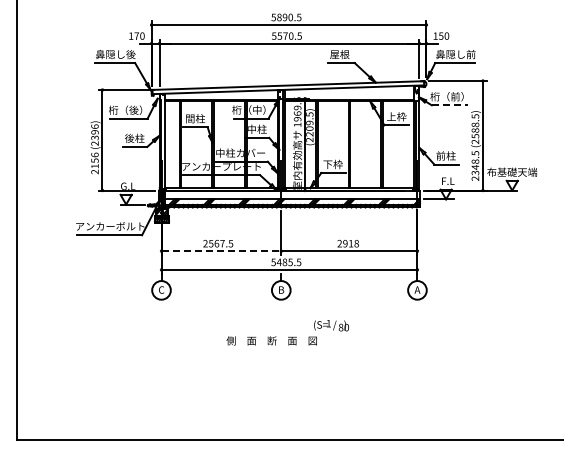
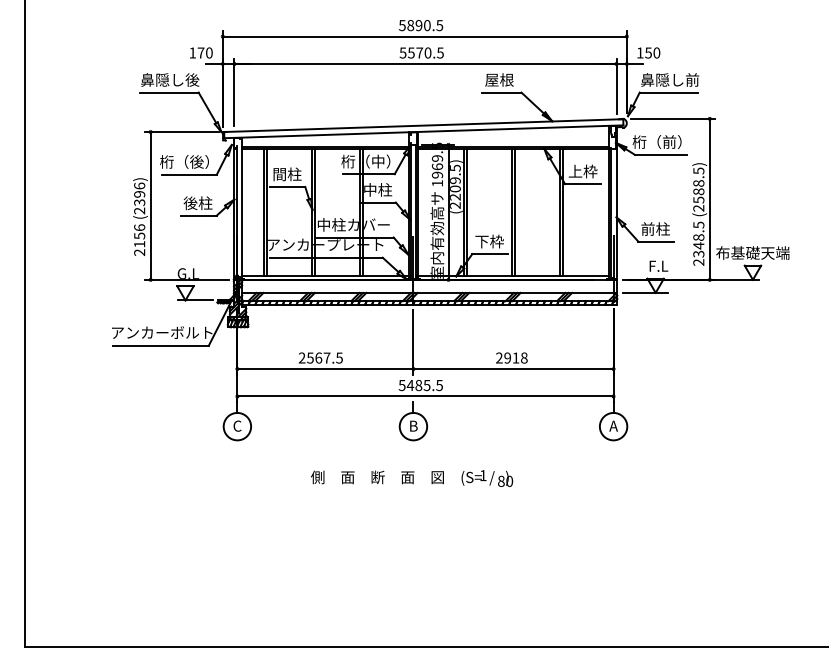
line: (449, 105) -> (660, 154), dashed -> solid
line: (221, 251) -> (325, 369), dashed -> solid
text: (271, 340) -> (377, 476), moved

